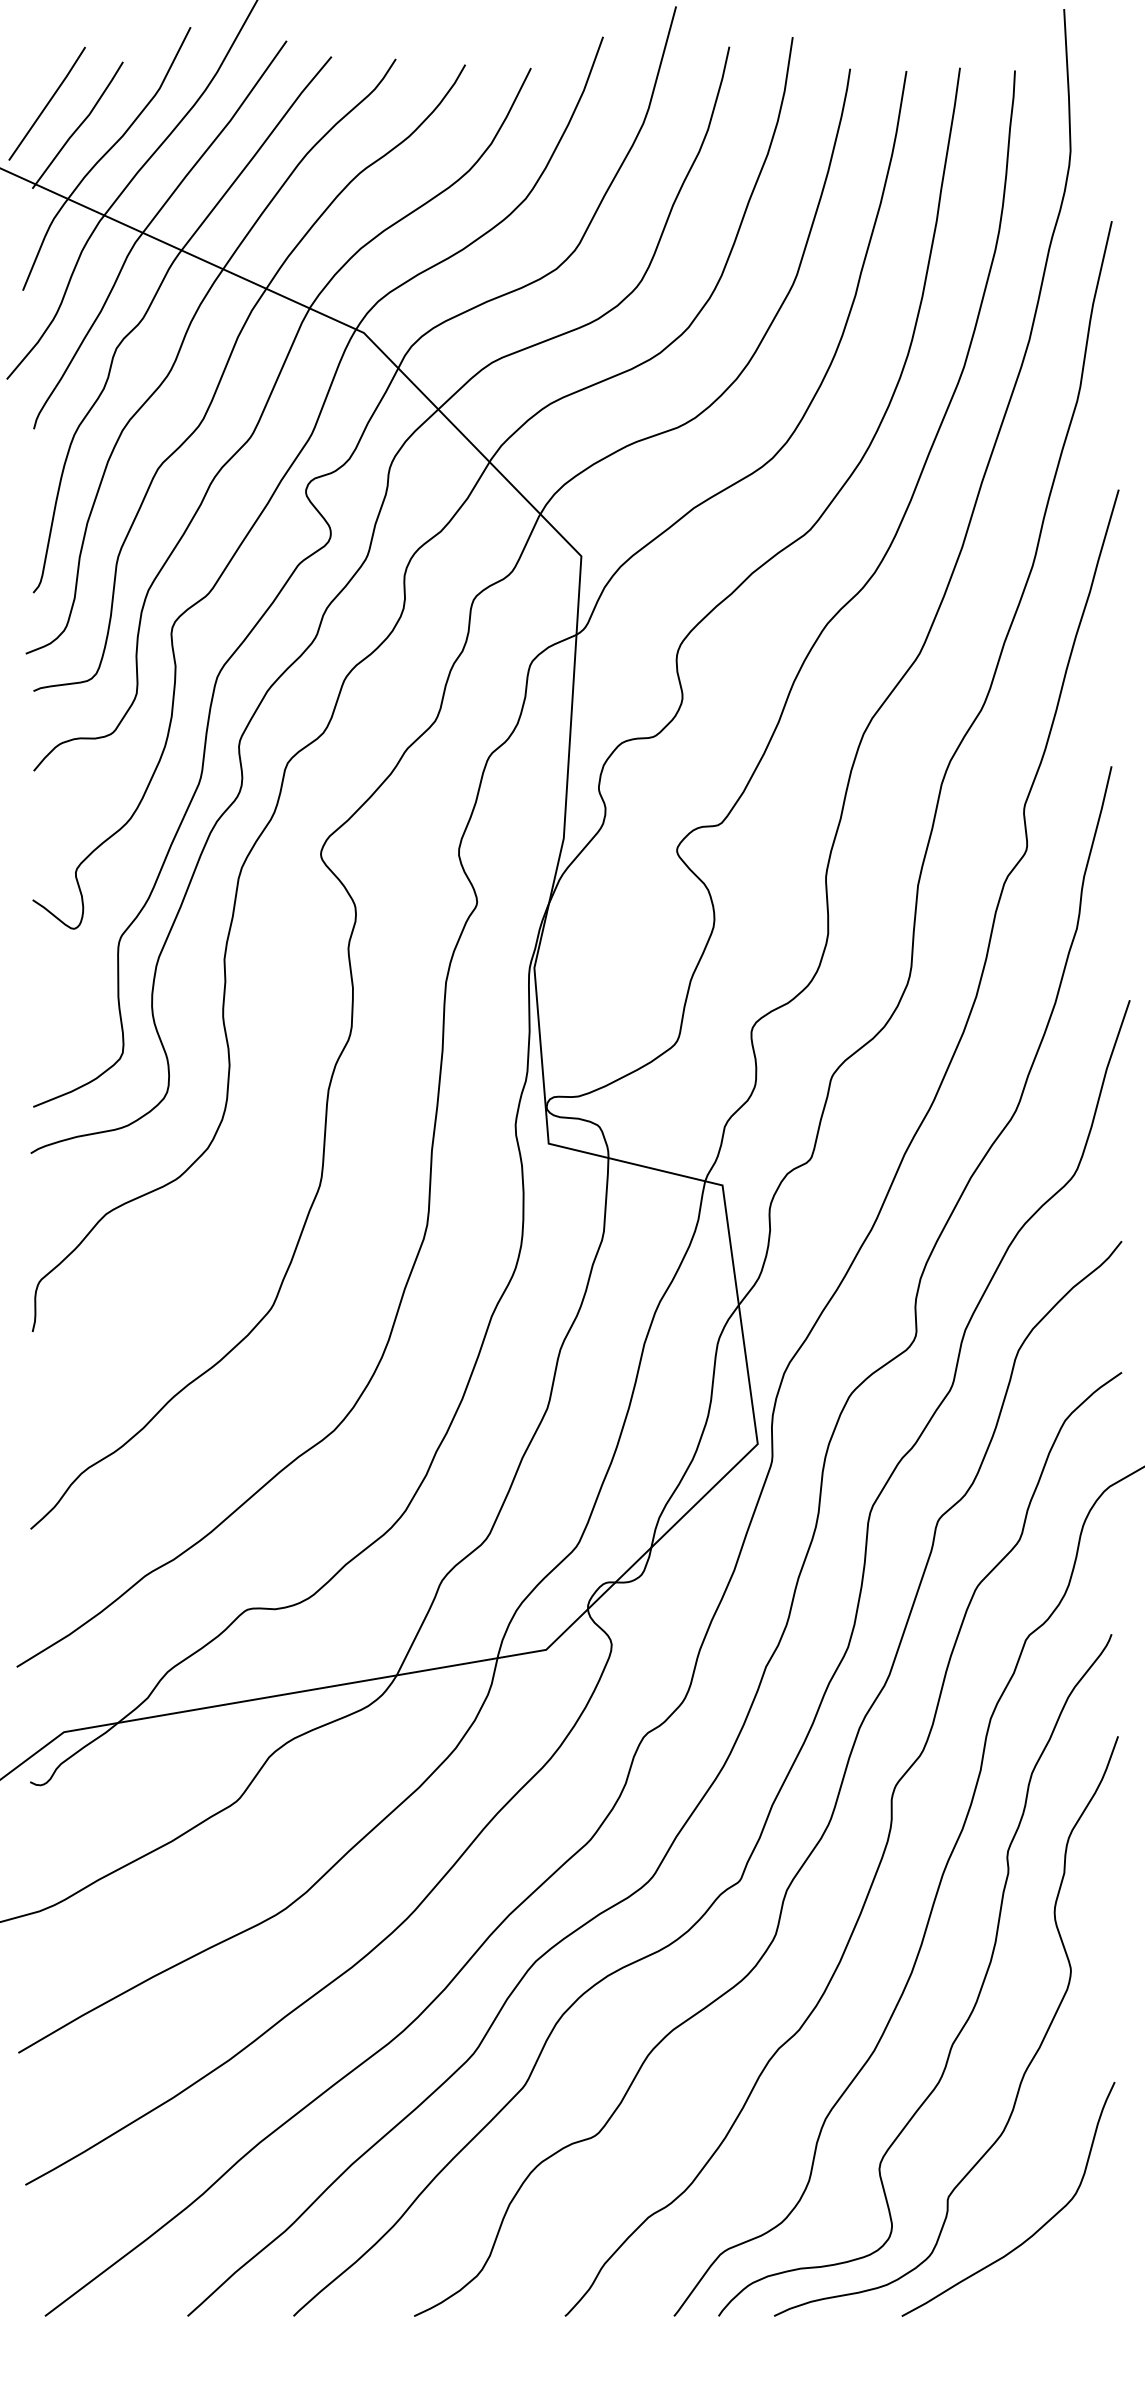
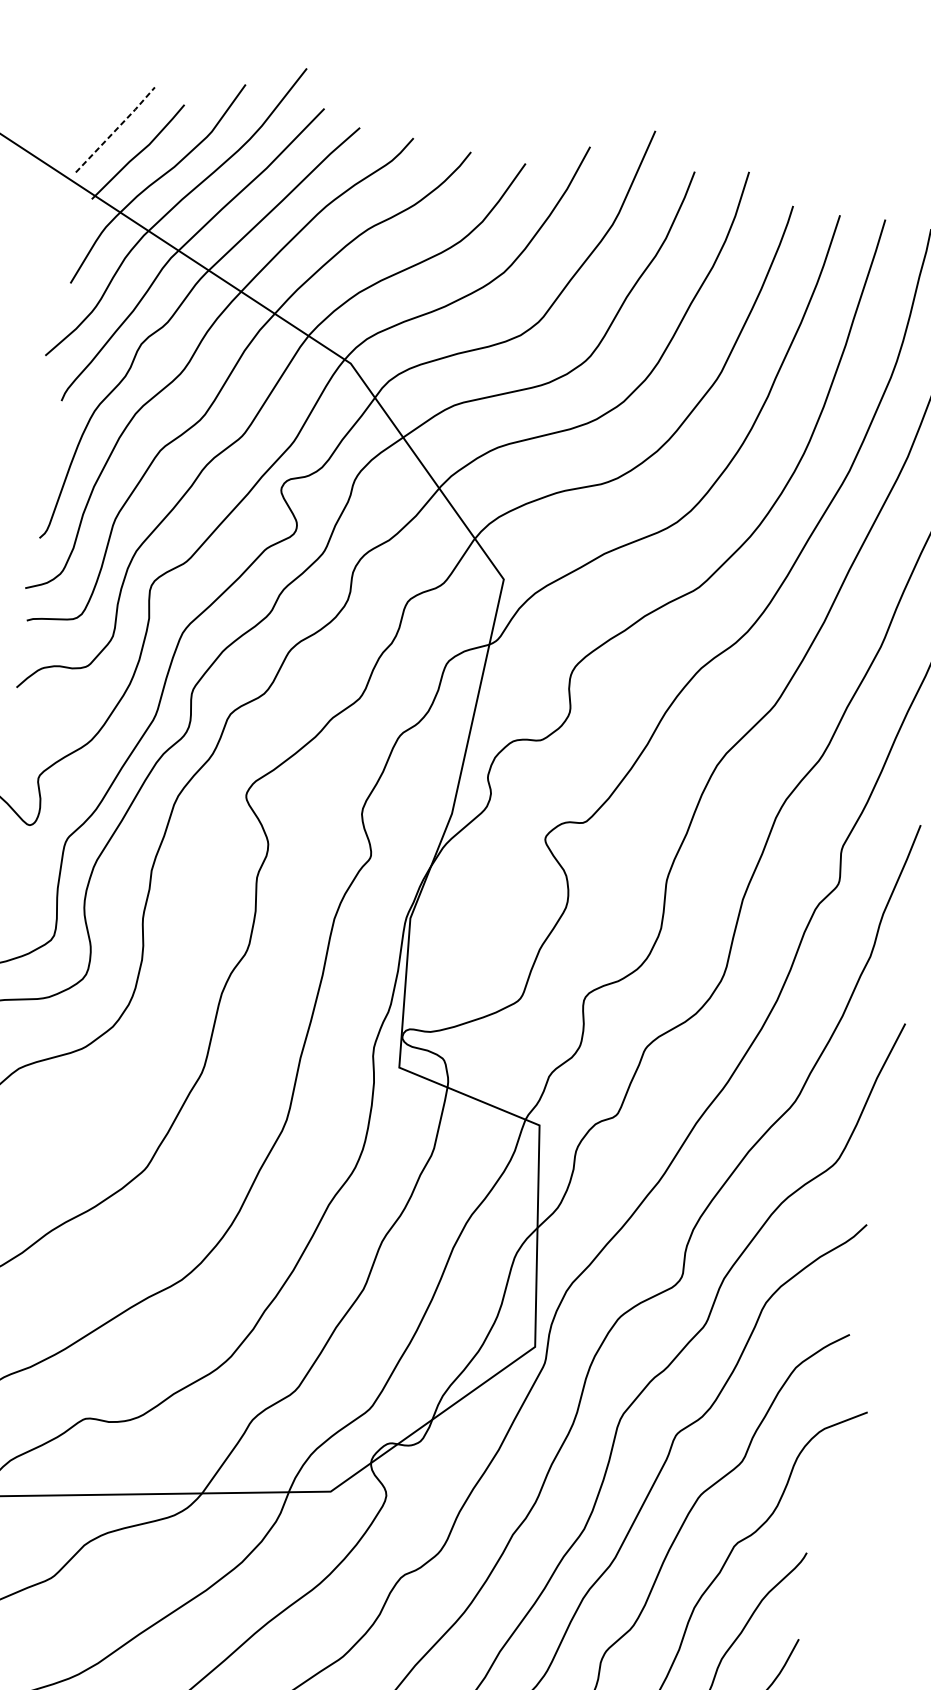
line: (48, 103) -> (116, 129), solid -> dashed

